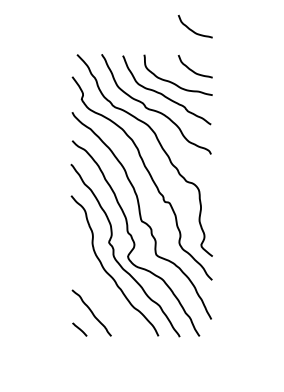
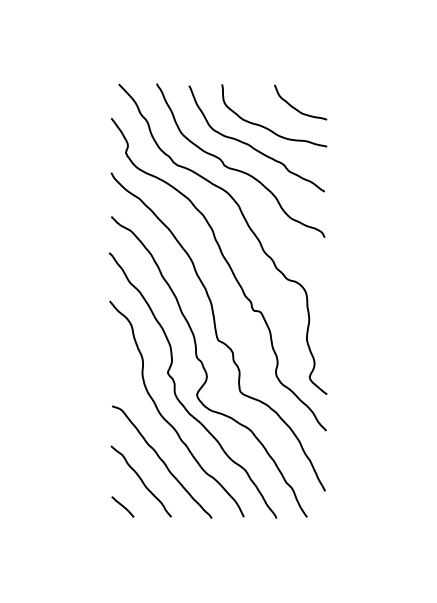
curve: (192, 29) -> (296, 45), removed
curve: (105, 300) -> (162, 462), added

